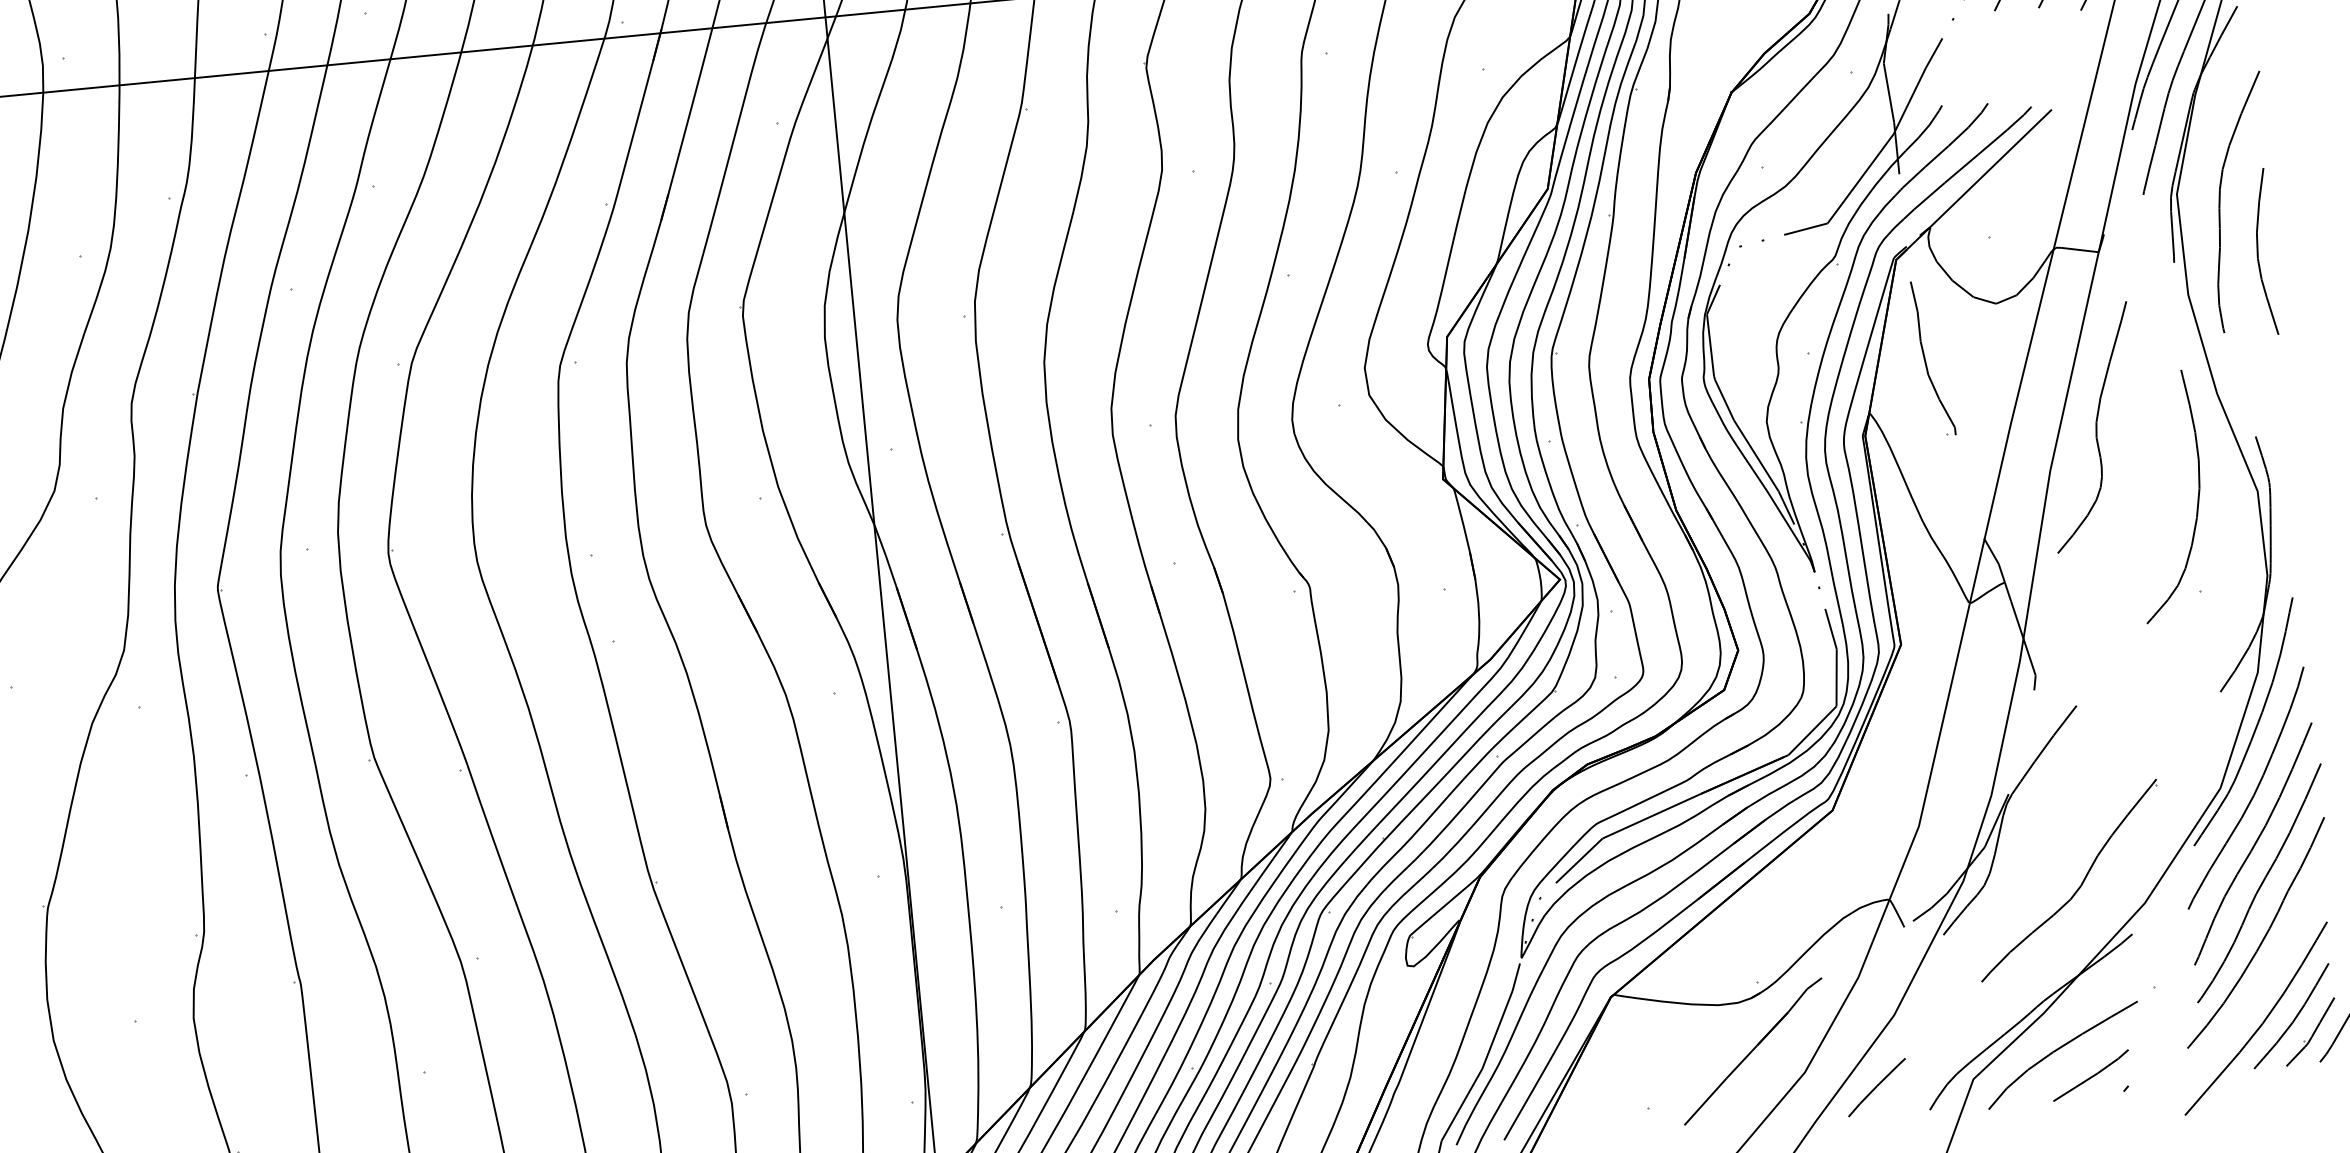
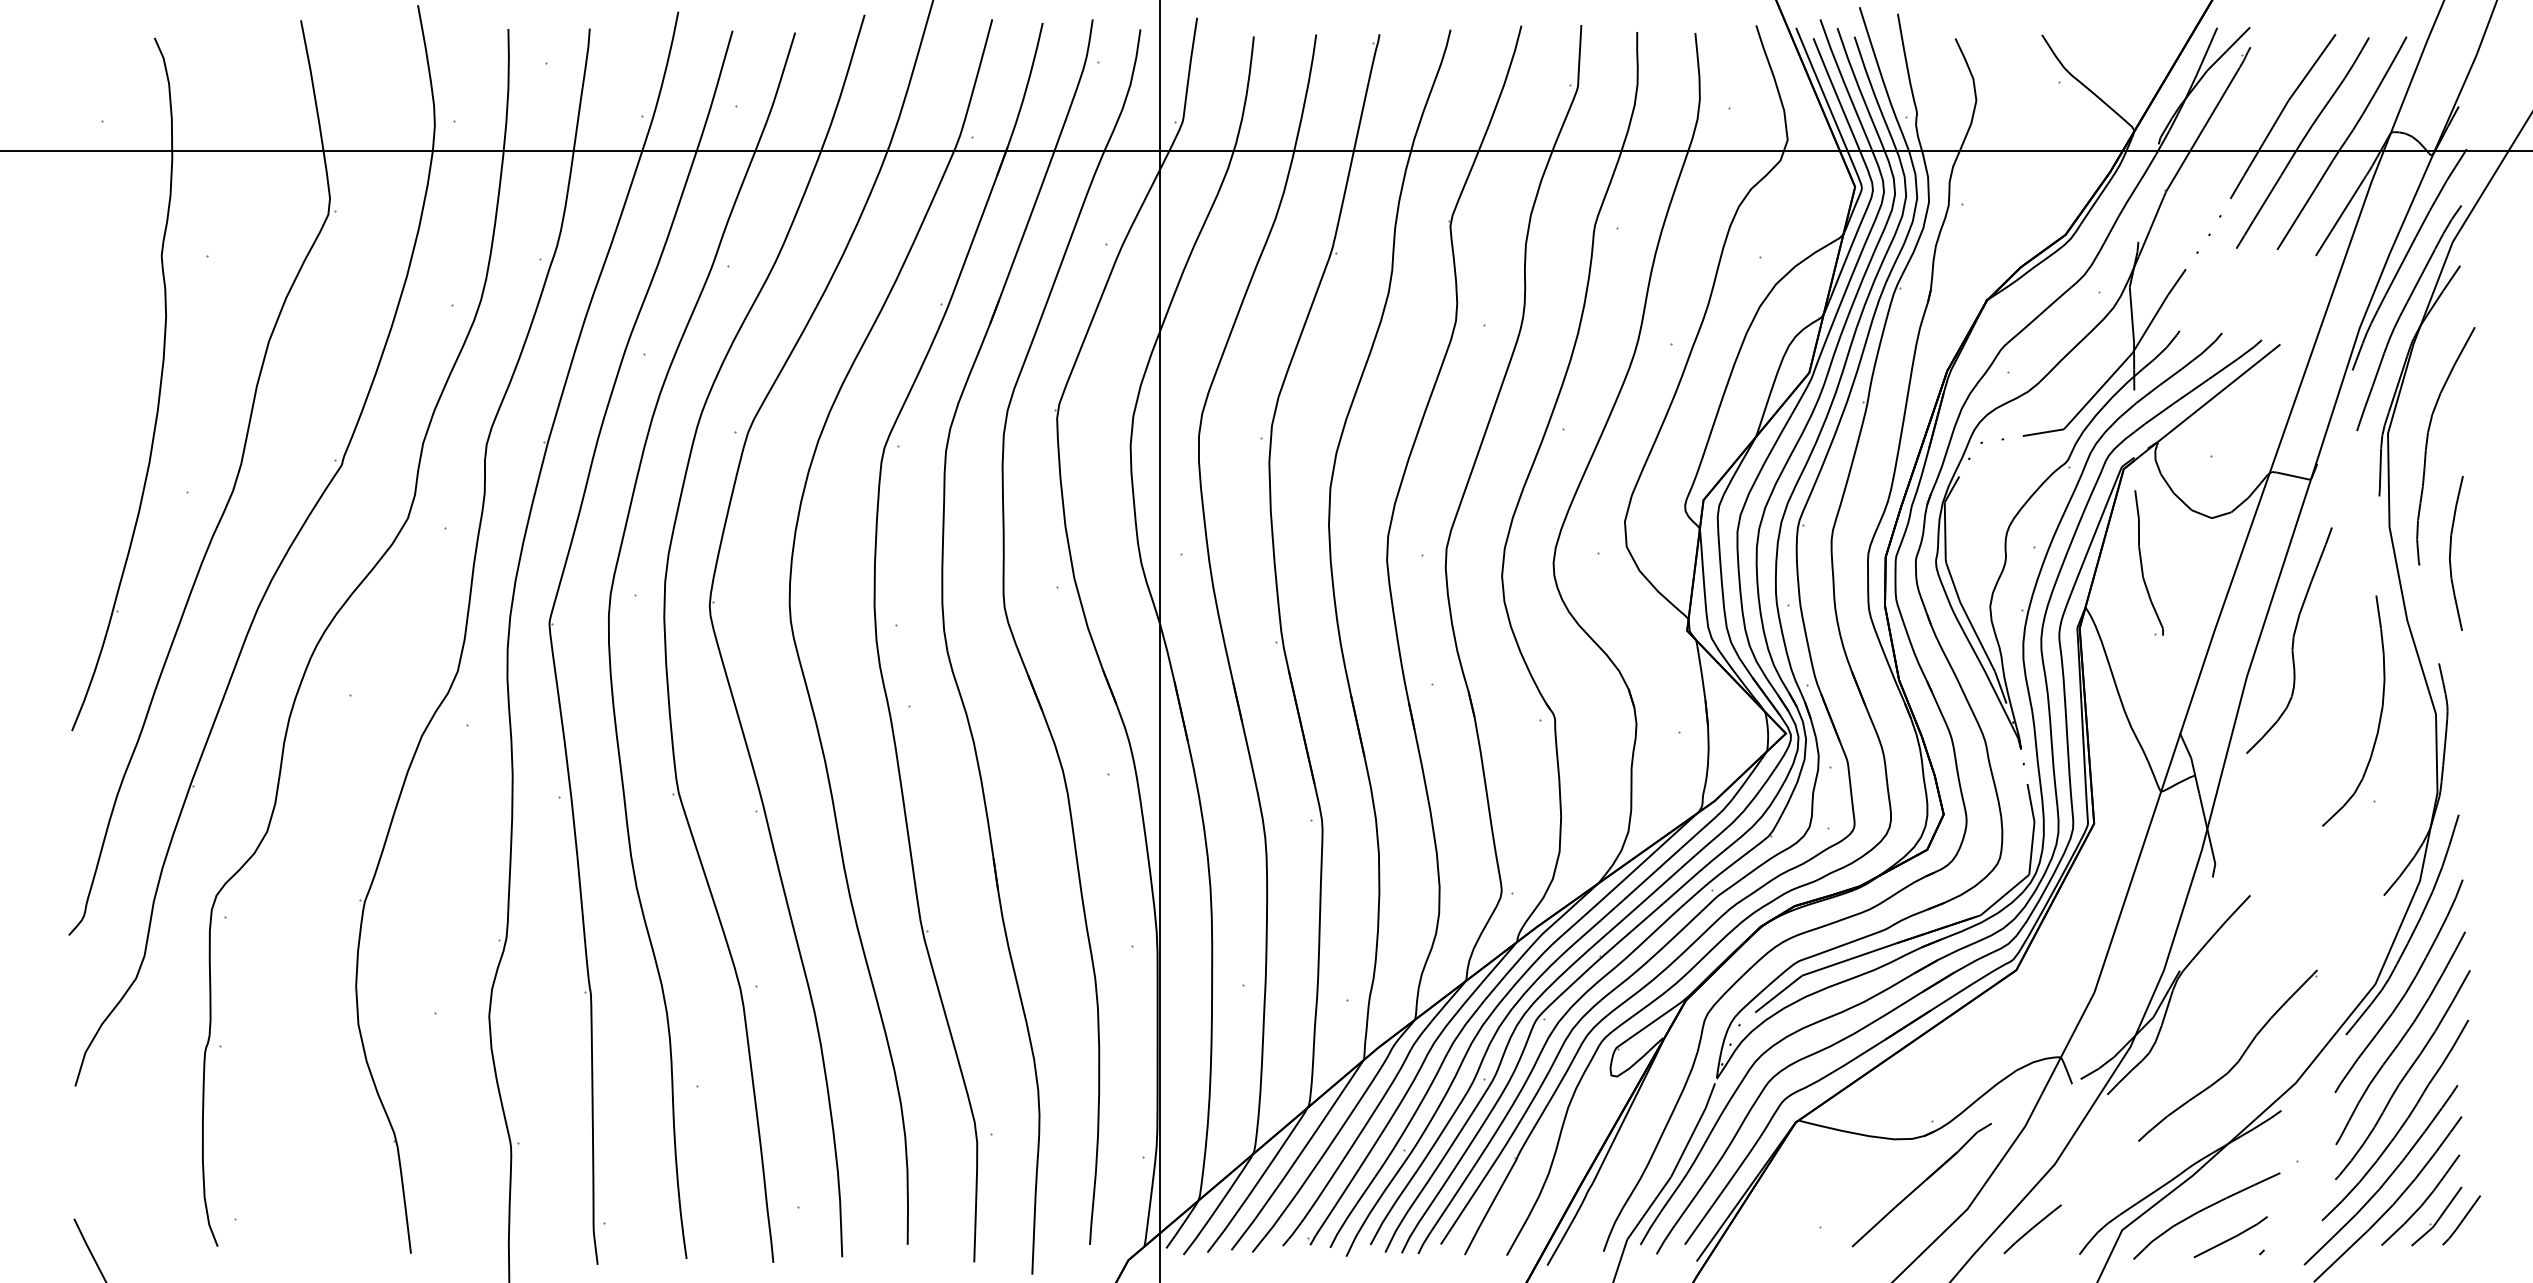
curve: (2259, 251) -> (2451, 552), moved
curve: (2251, 998) -> (2385, 1180), added

